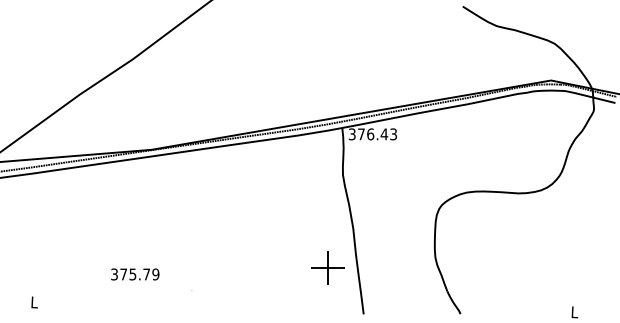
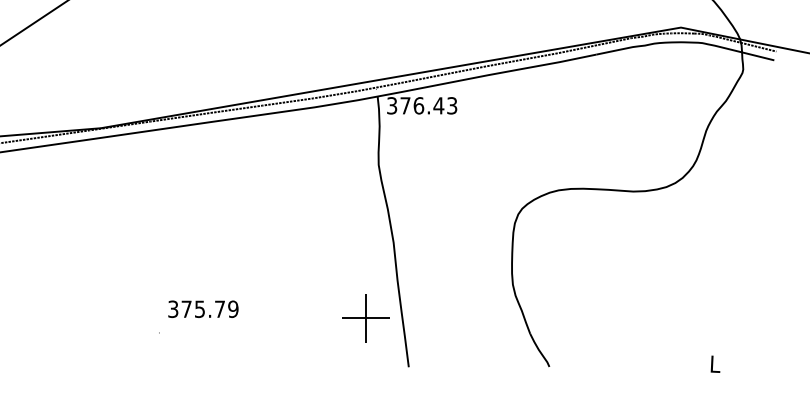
part: (327, 267) -> (364, 318), moved
text: (135, 274) -> (203, 309), moved

